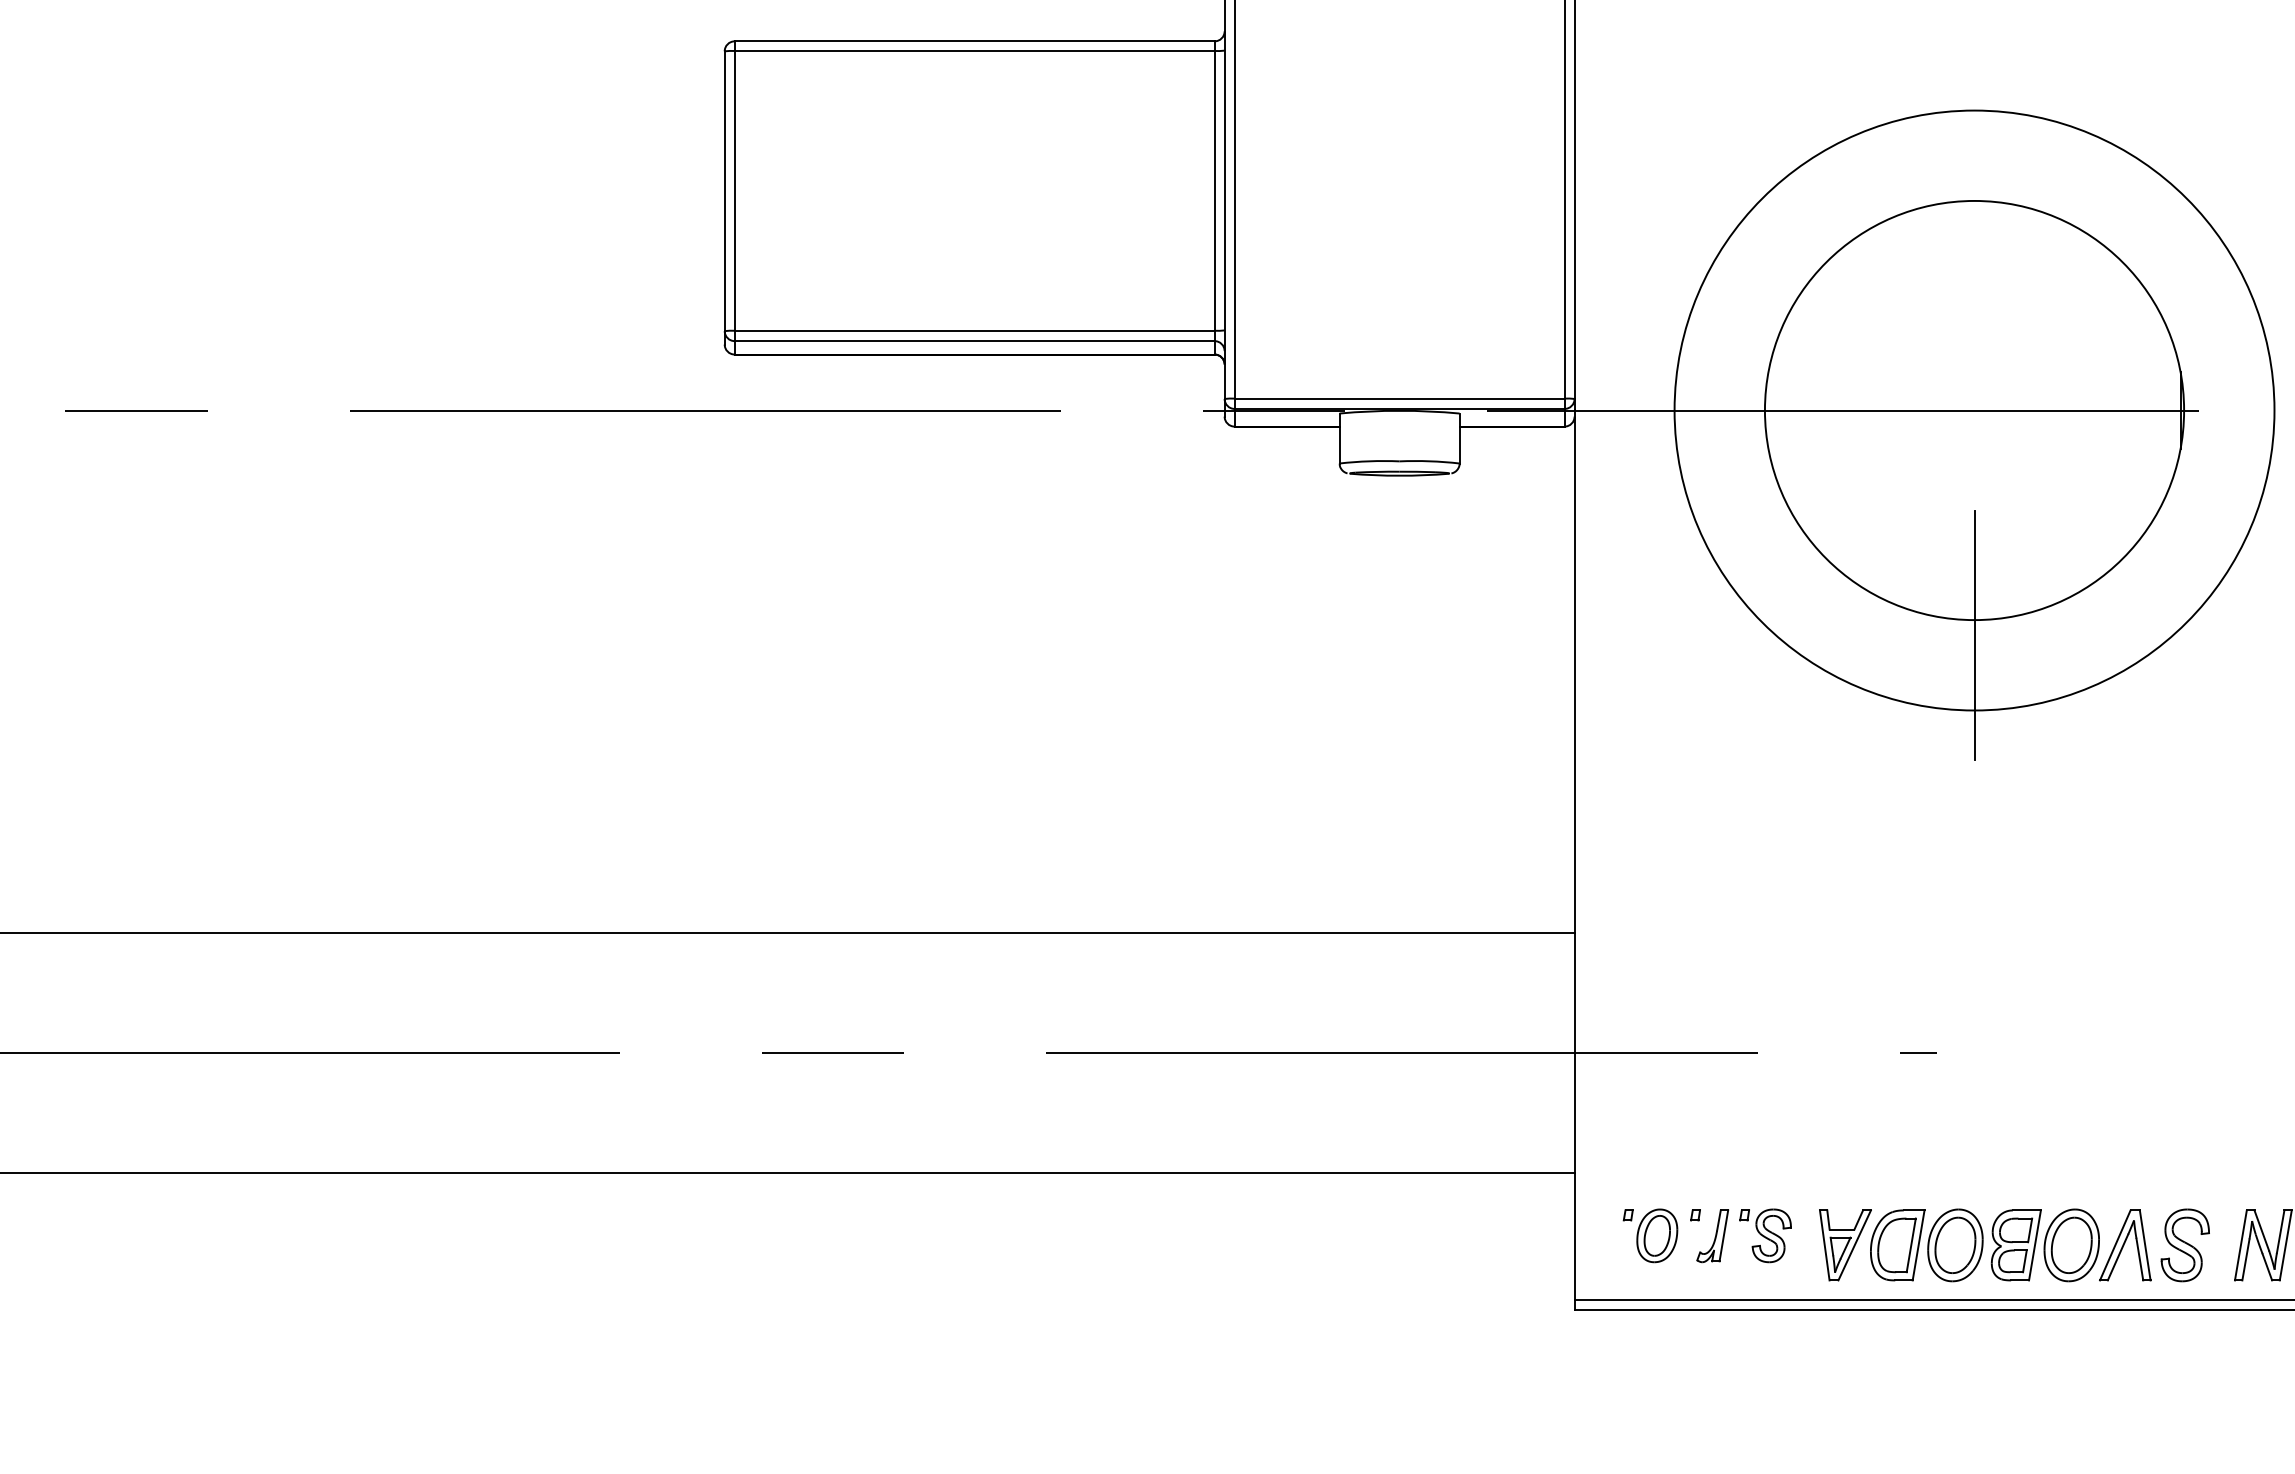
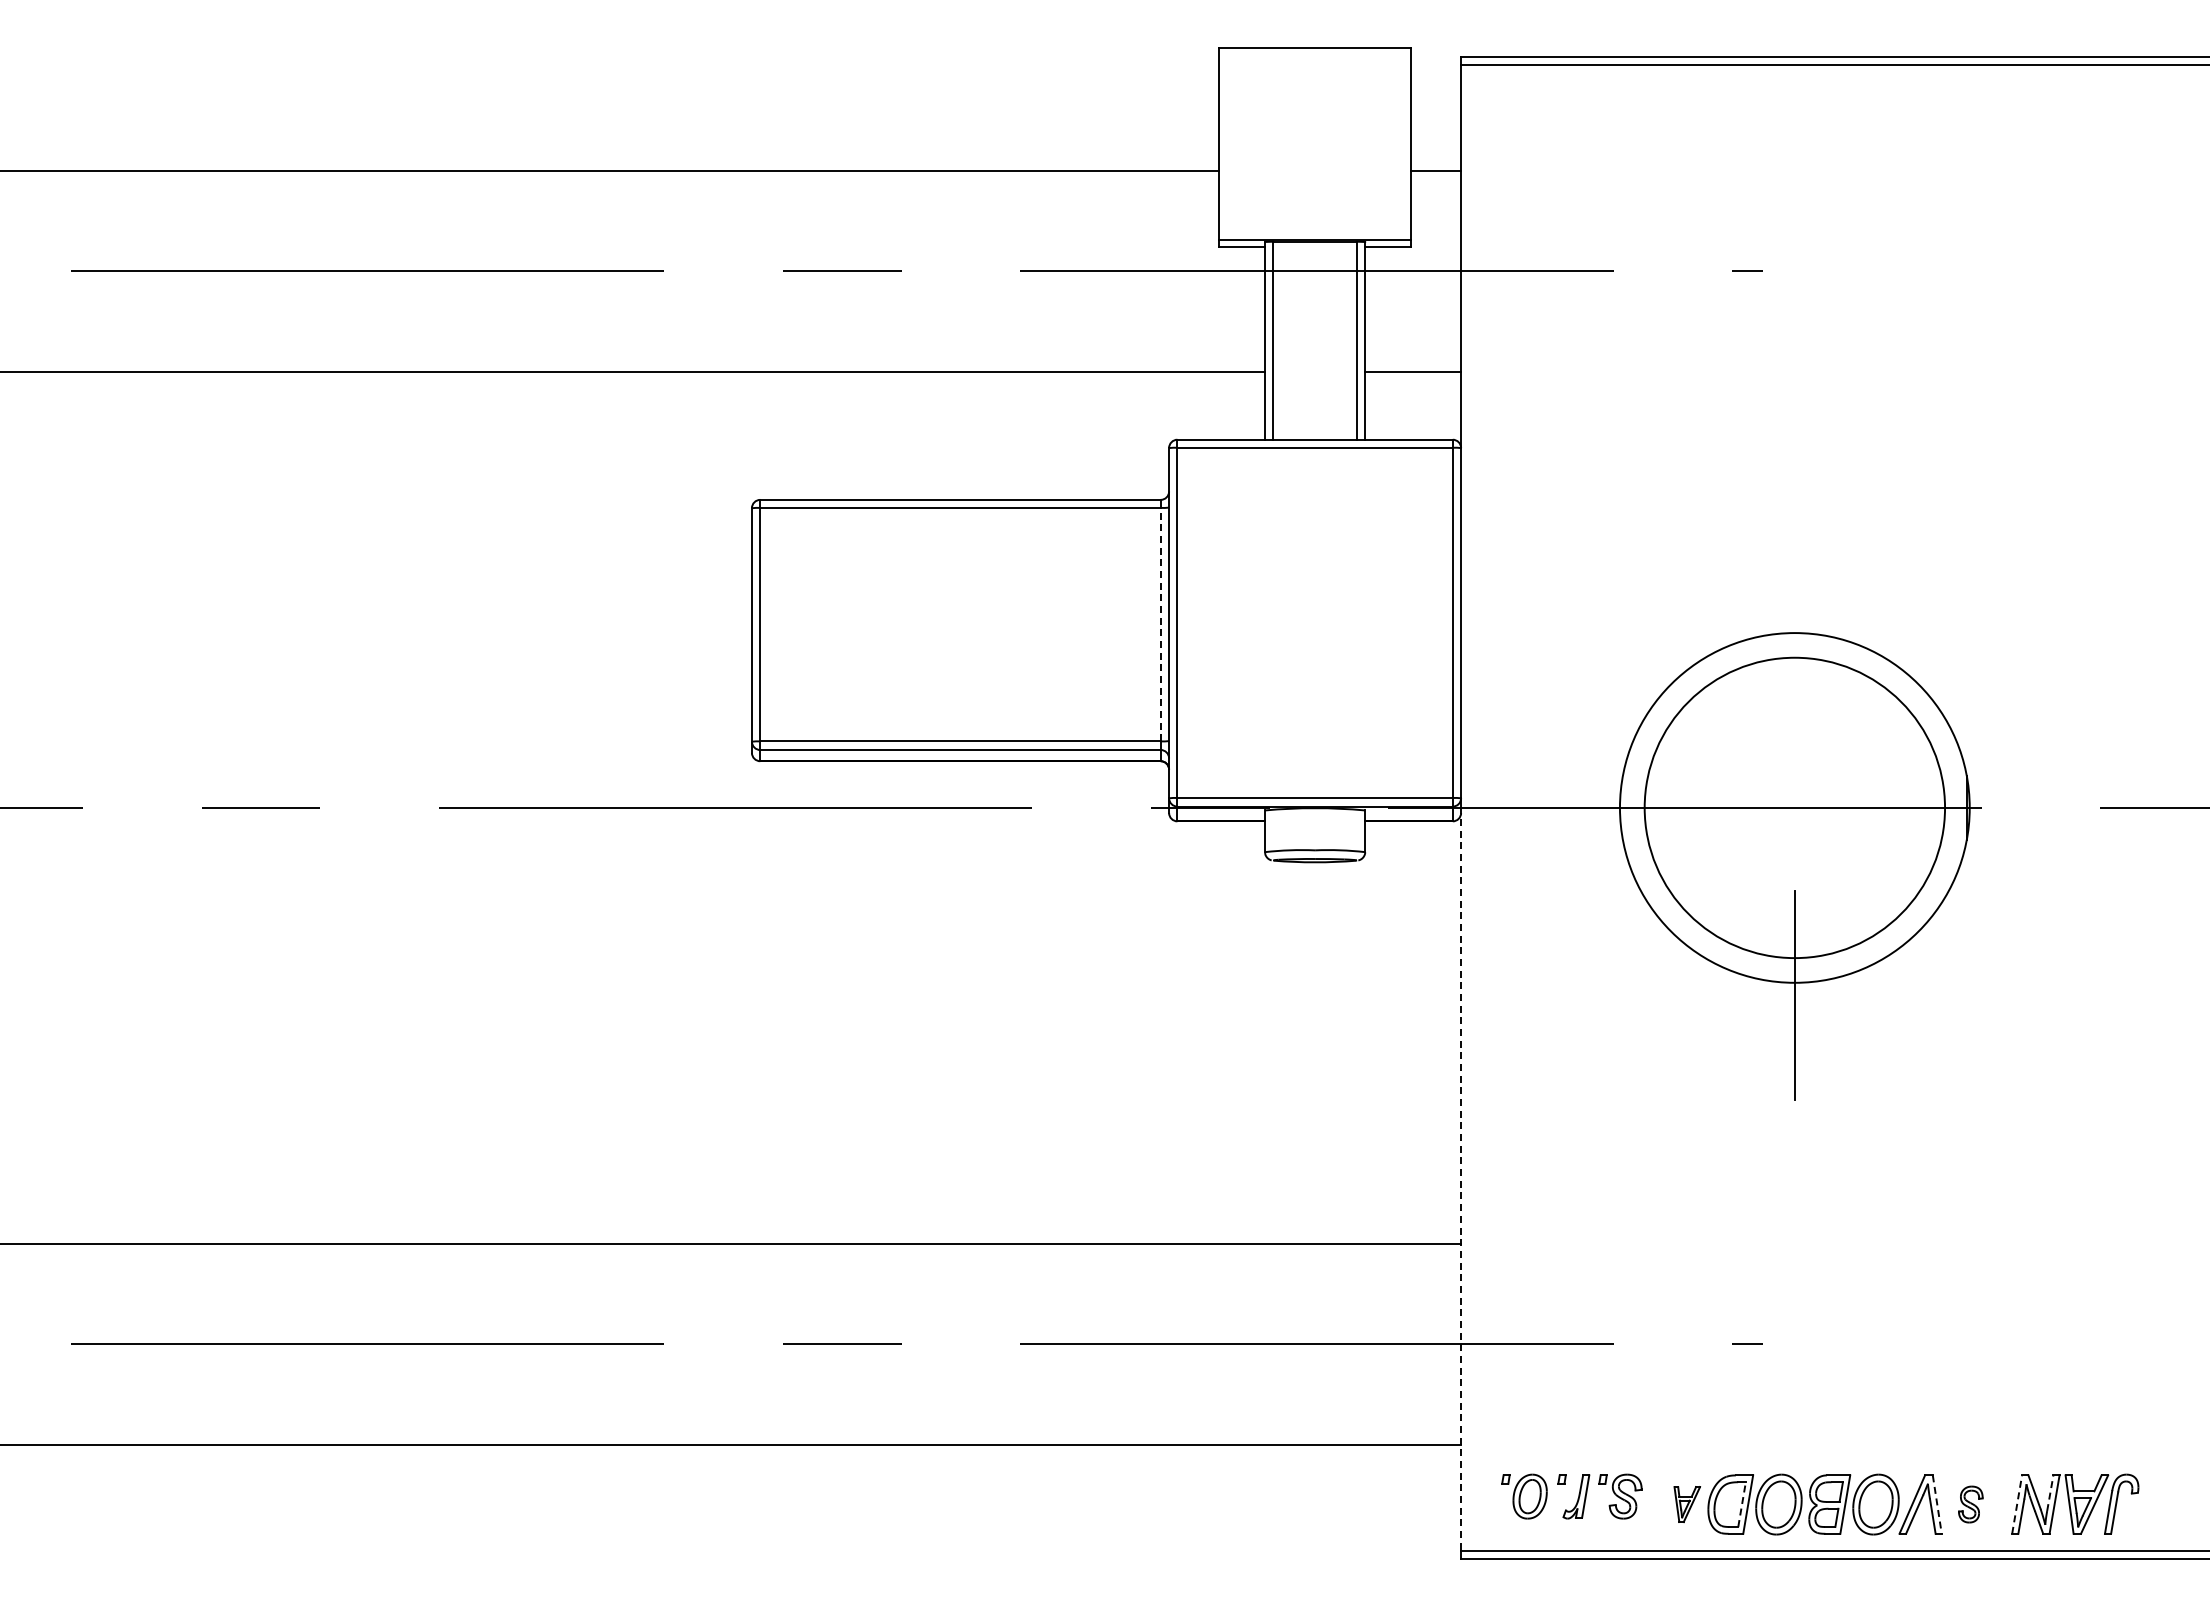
line: (1214, 190) -> (1160, 624), solid -> dashed
circle: (1974, 410) -> (1794, 807), size x0.6
line: (1575, 854) -> (1461, 1178), solid -> dashed
line: (2280, 1230) -> (2050, 1492), solid -> dashed
part: (1845, 1245) -> (1687, 1504), size x0.6
line: (1911, 1245) -> (1742, 1504), solid -> dashed
line: (2145, 1245) -> (1937, 1504), solid -> dashed
part: (2185, 1245) -> (1970, 1504), size x0.6
line: (2241, 1245) -> (2017, 1504), solid -> dashed

